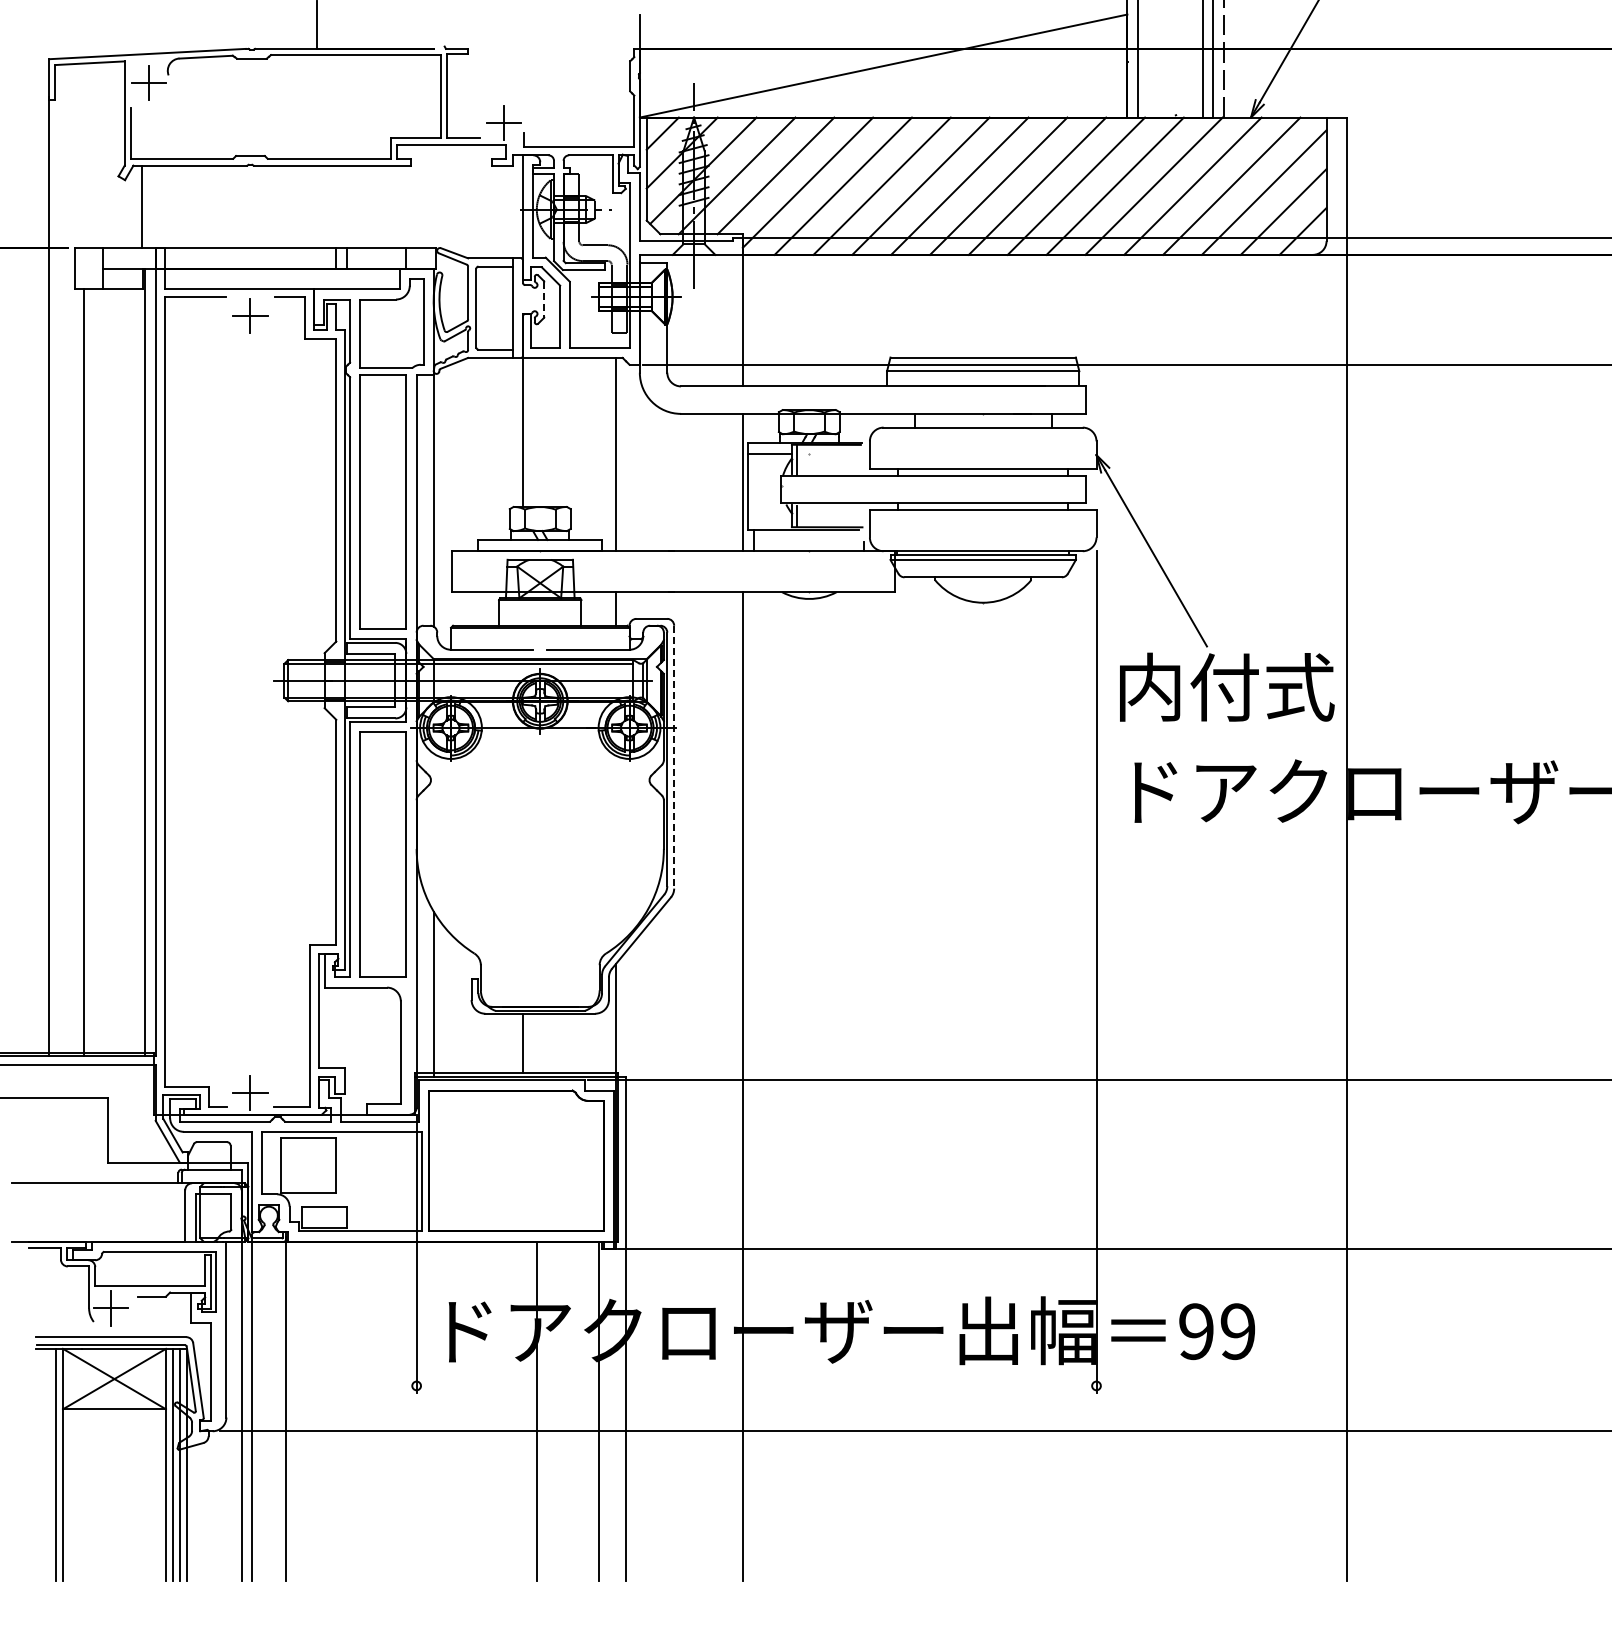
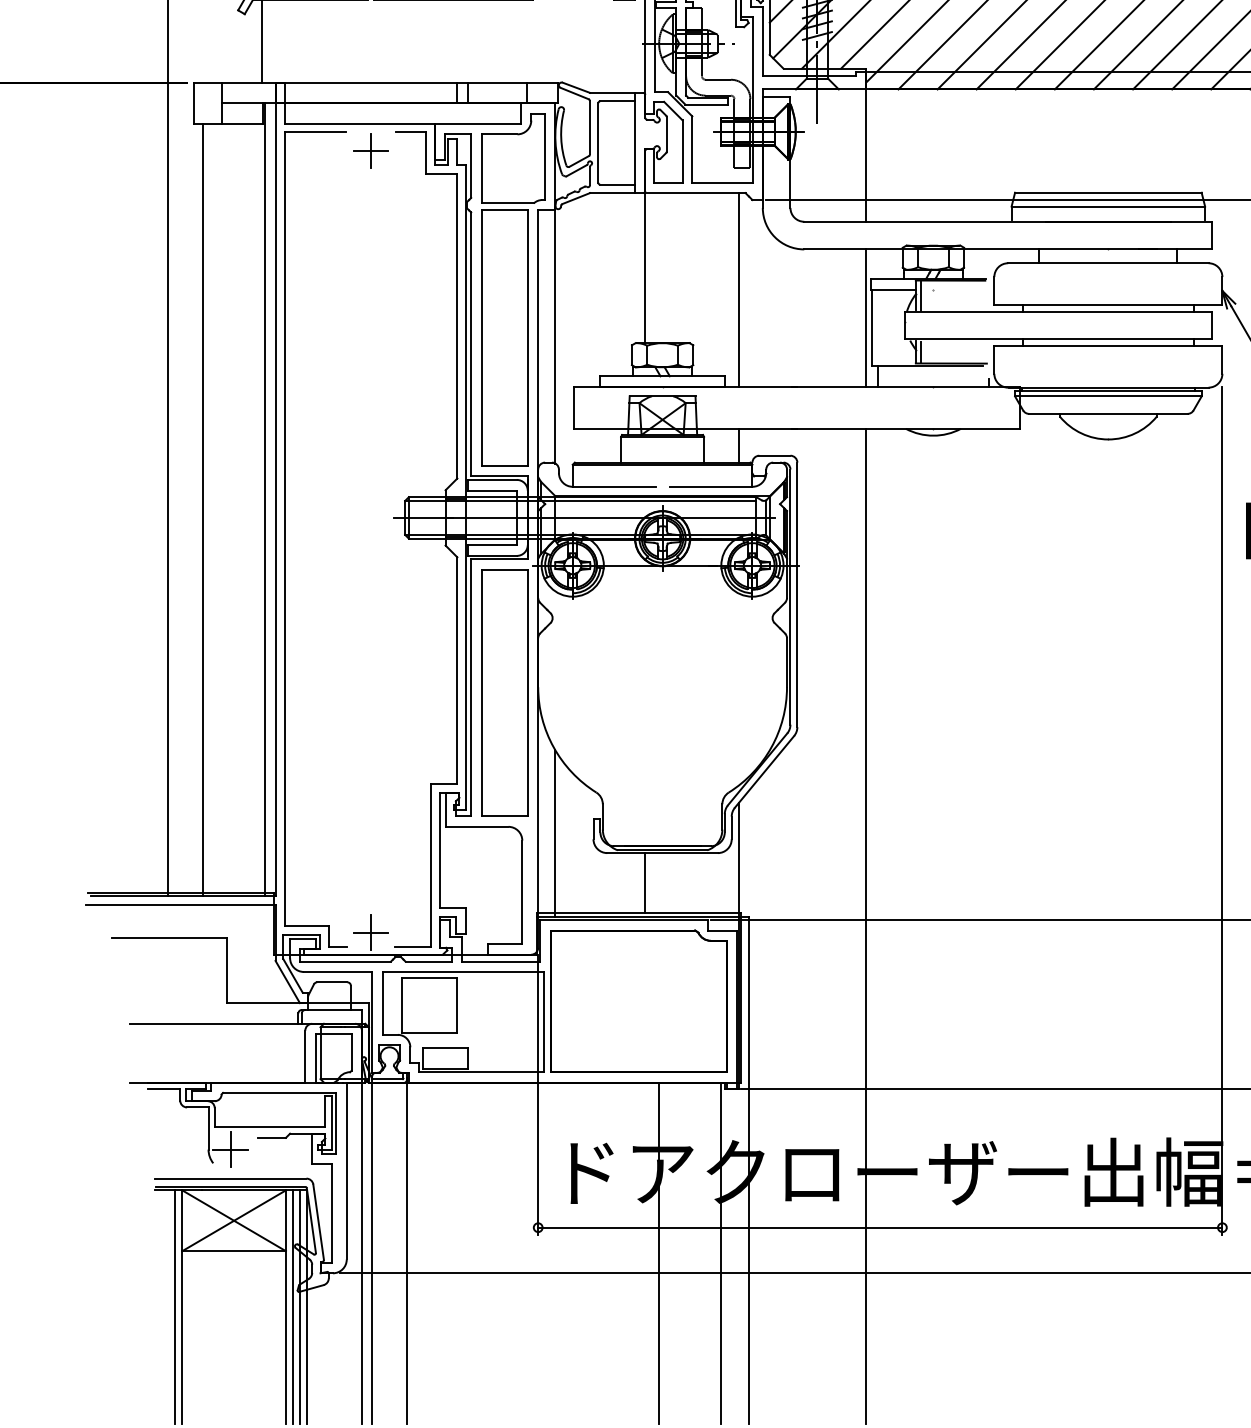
line: (544, 300) -> (666, 135), dashed -> solid
line: (674, 757) -> (797, 595), dashed -> solid
line: (756, 1385) -> (880, 1227), added

